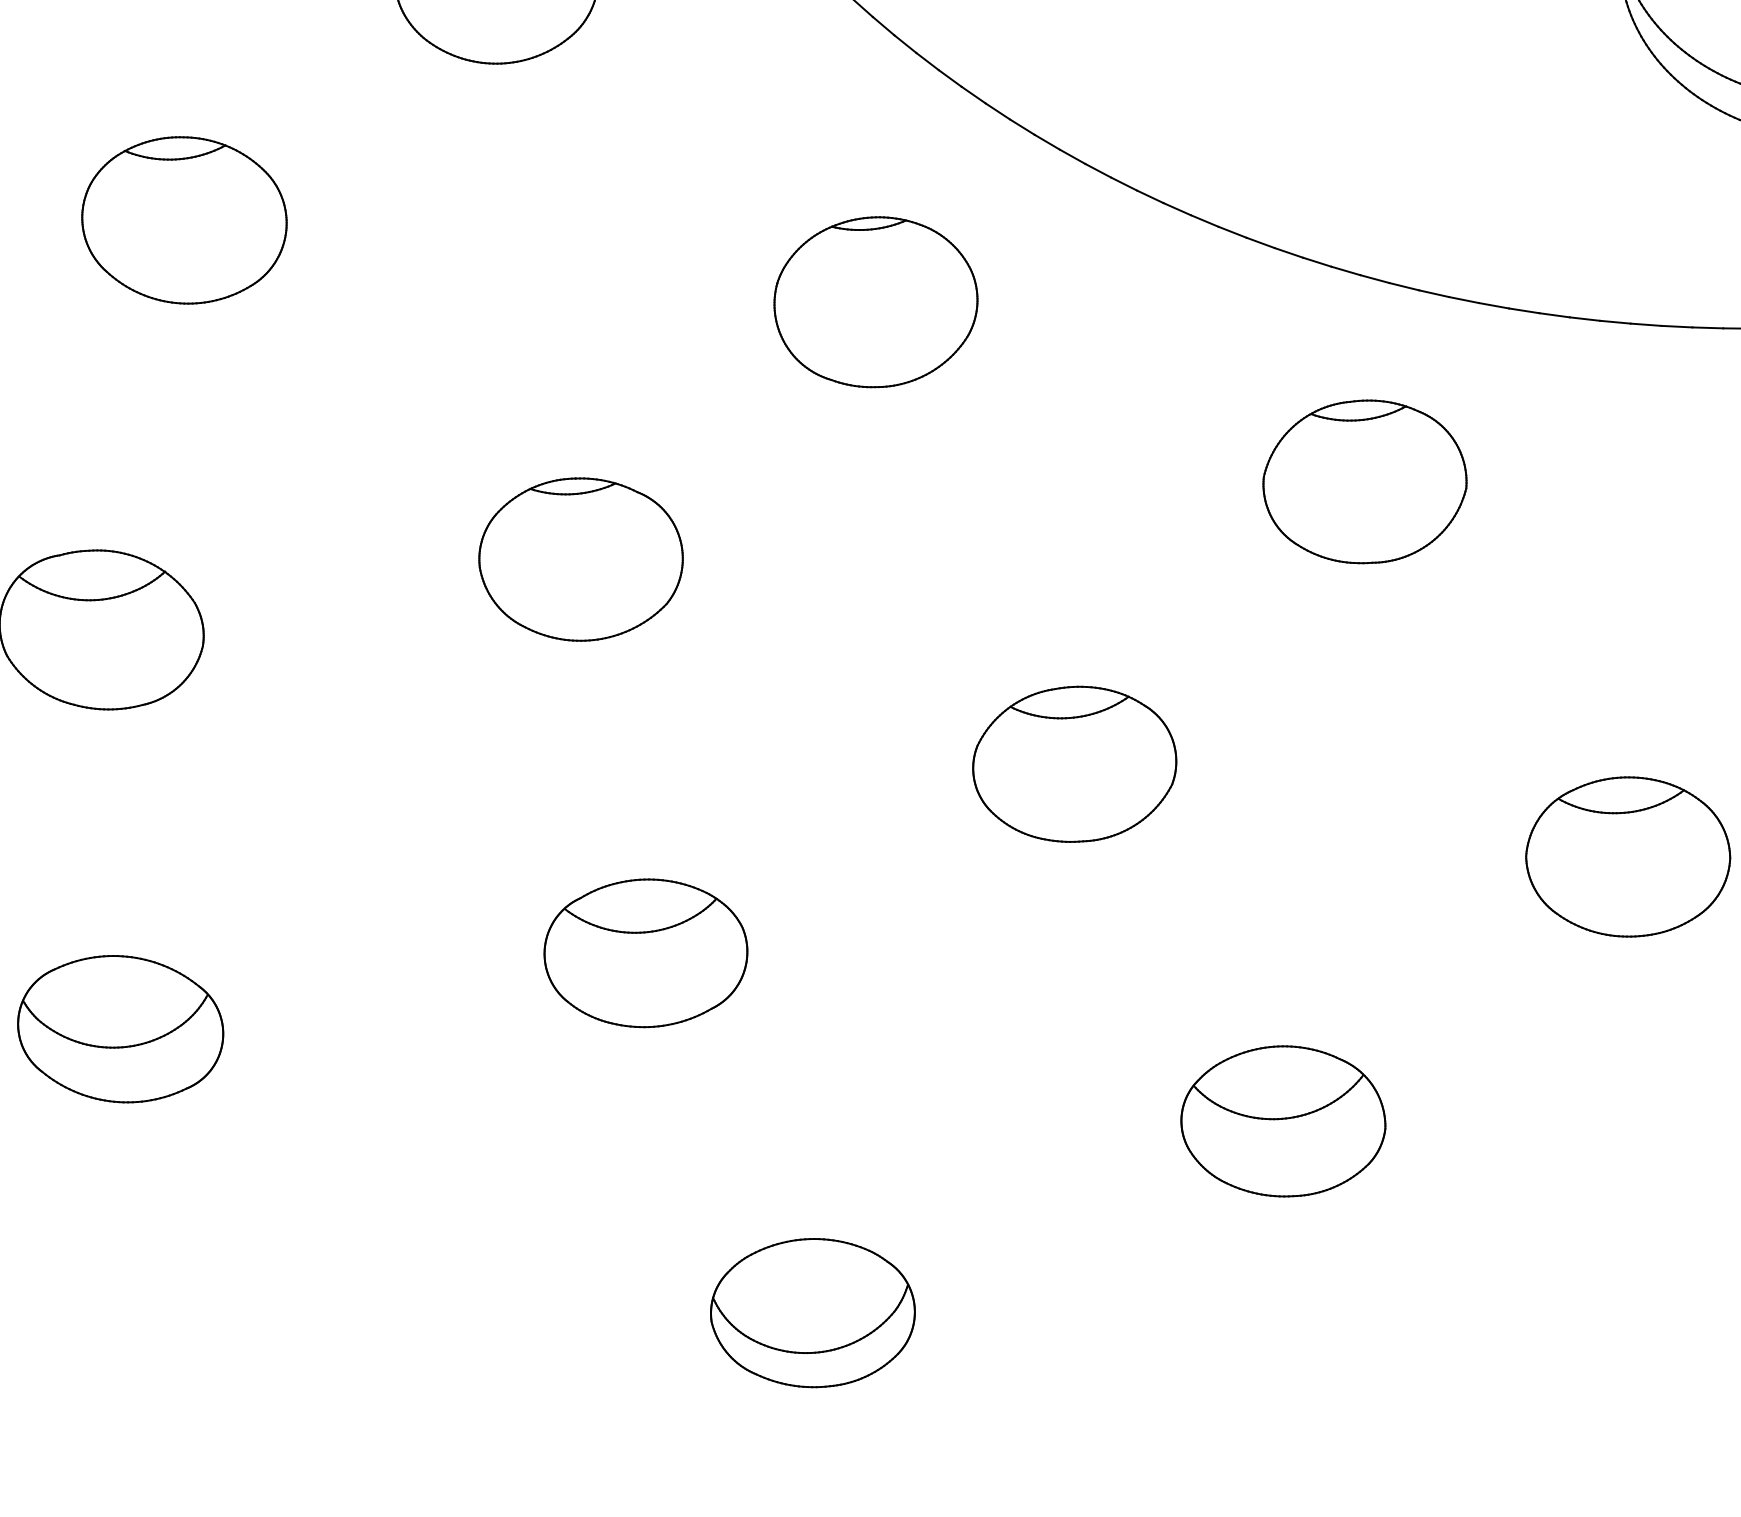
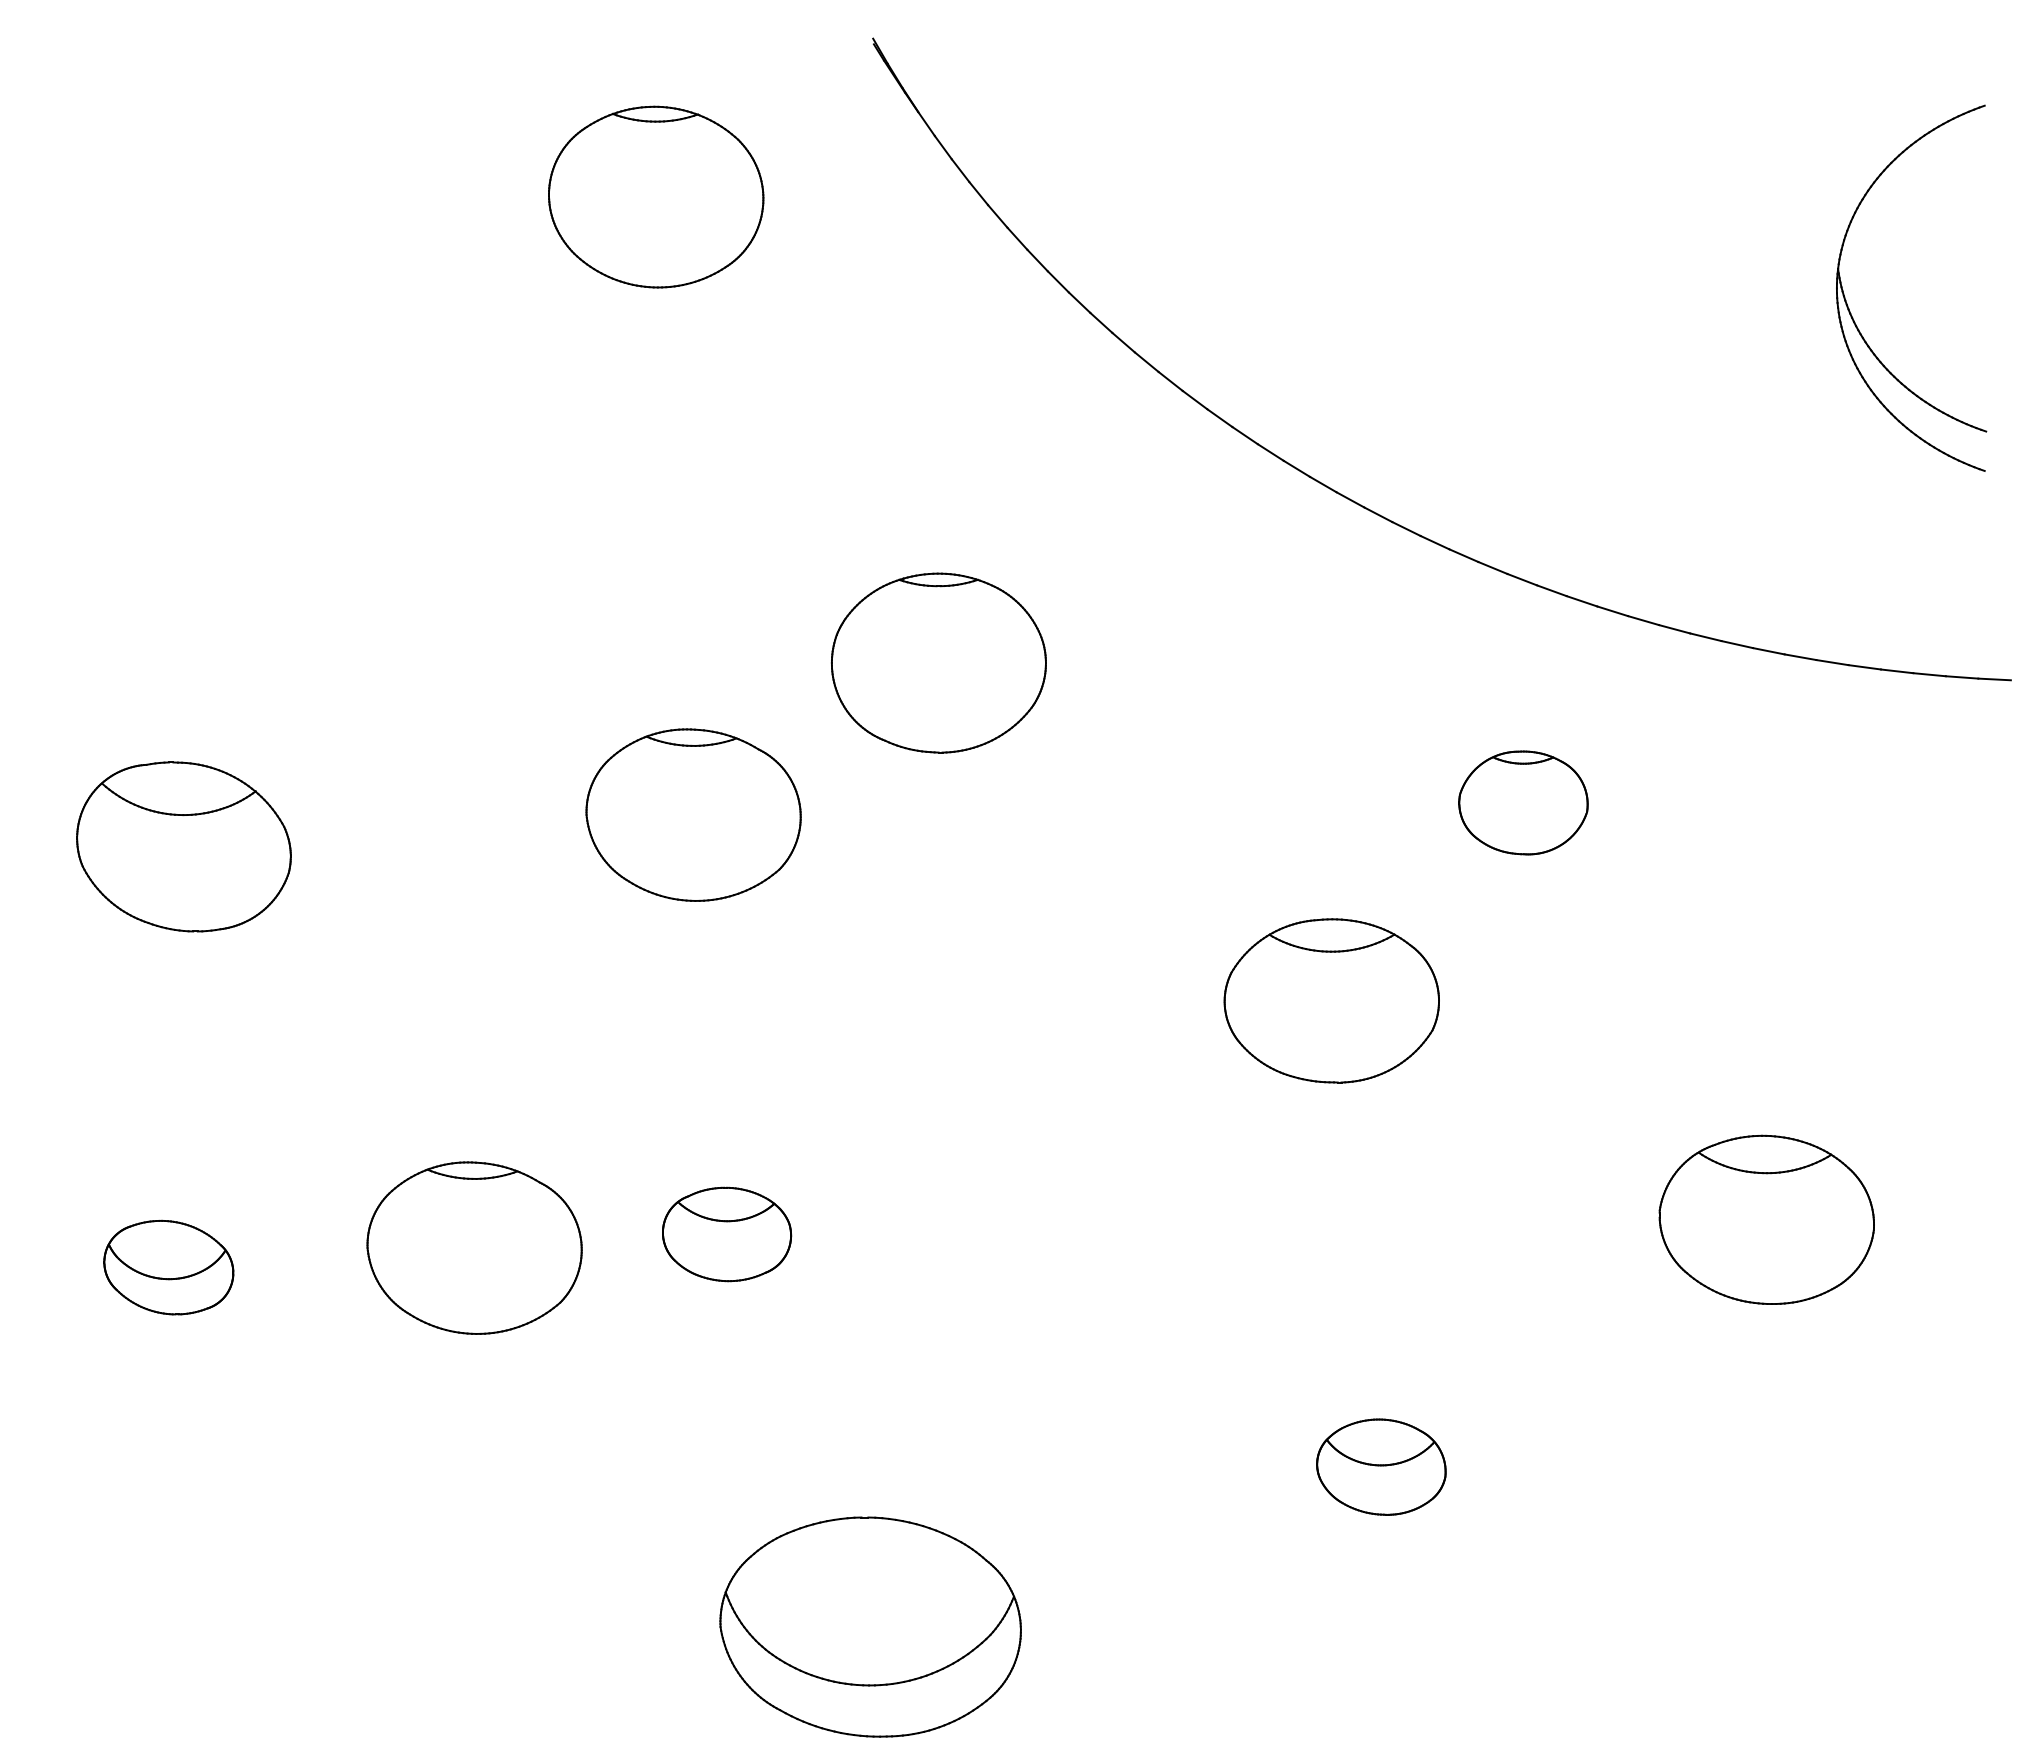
part: (184, 220) -> (306, 424), removed
part: (875, 301) -> (938, 662), moved
part: (1364, 481) -> (1523, 802), size x0.6
part: (1074, 764) -> (1331, 1000), moved
part: (645, 953) -> (726, 1234), size x0.6
part: (408, 985) -> (474, 1247), added
part: (120, 1028) -> (168, 1267), size x0.6
part: (1283, 1120) -> (1381, 1466), size x0.6
part: (812, 1312) -> (870, 1626), size x1.4

